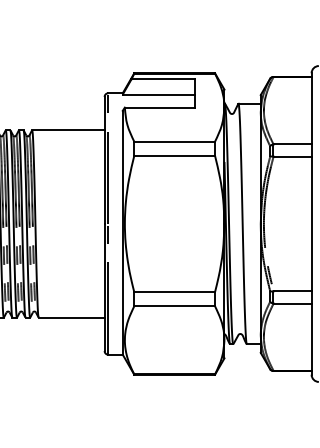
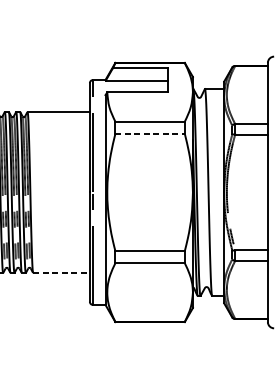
line: (175, 155) -> (150, 133), solid -> dashed
line: (71, 317) -> (61, 272), solid -> dashed

